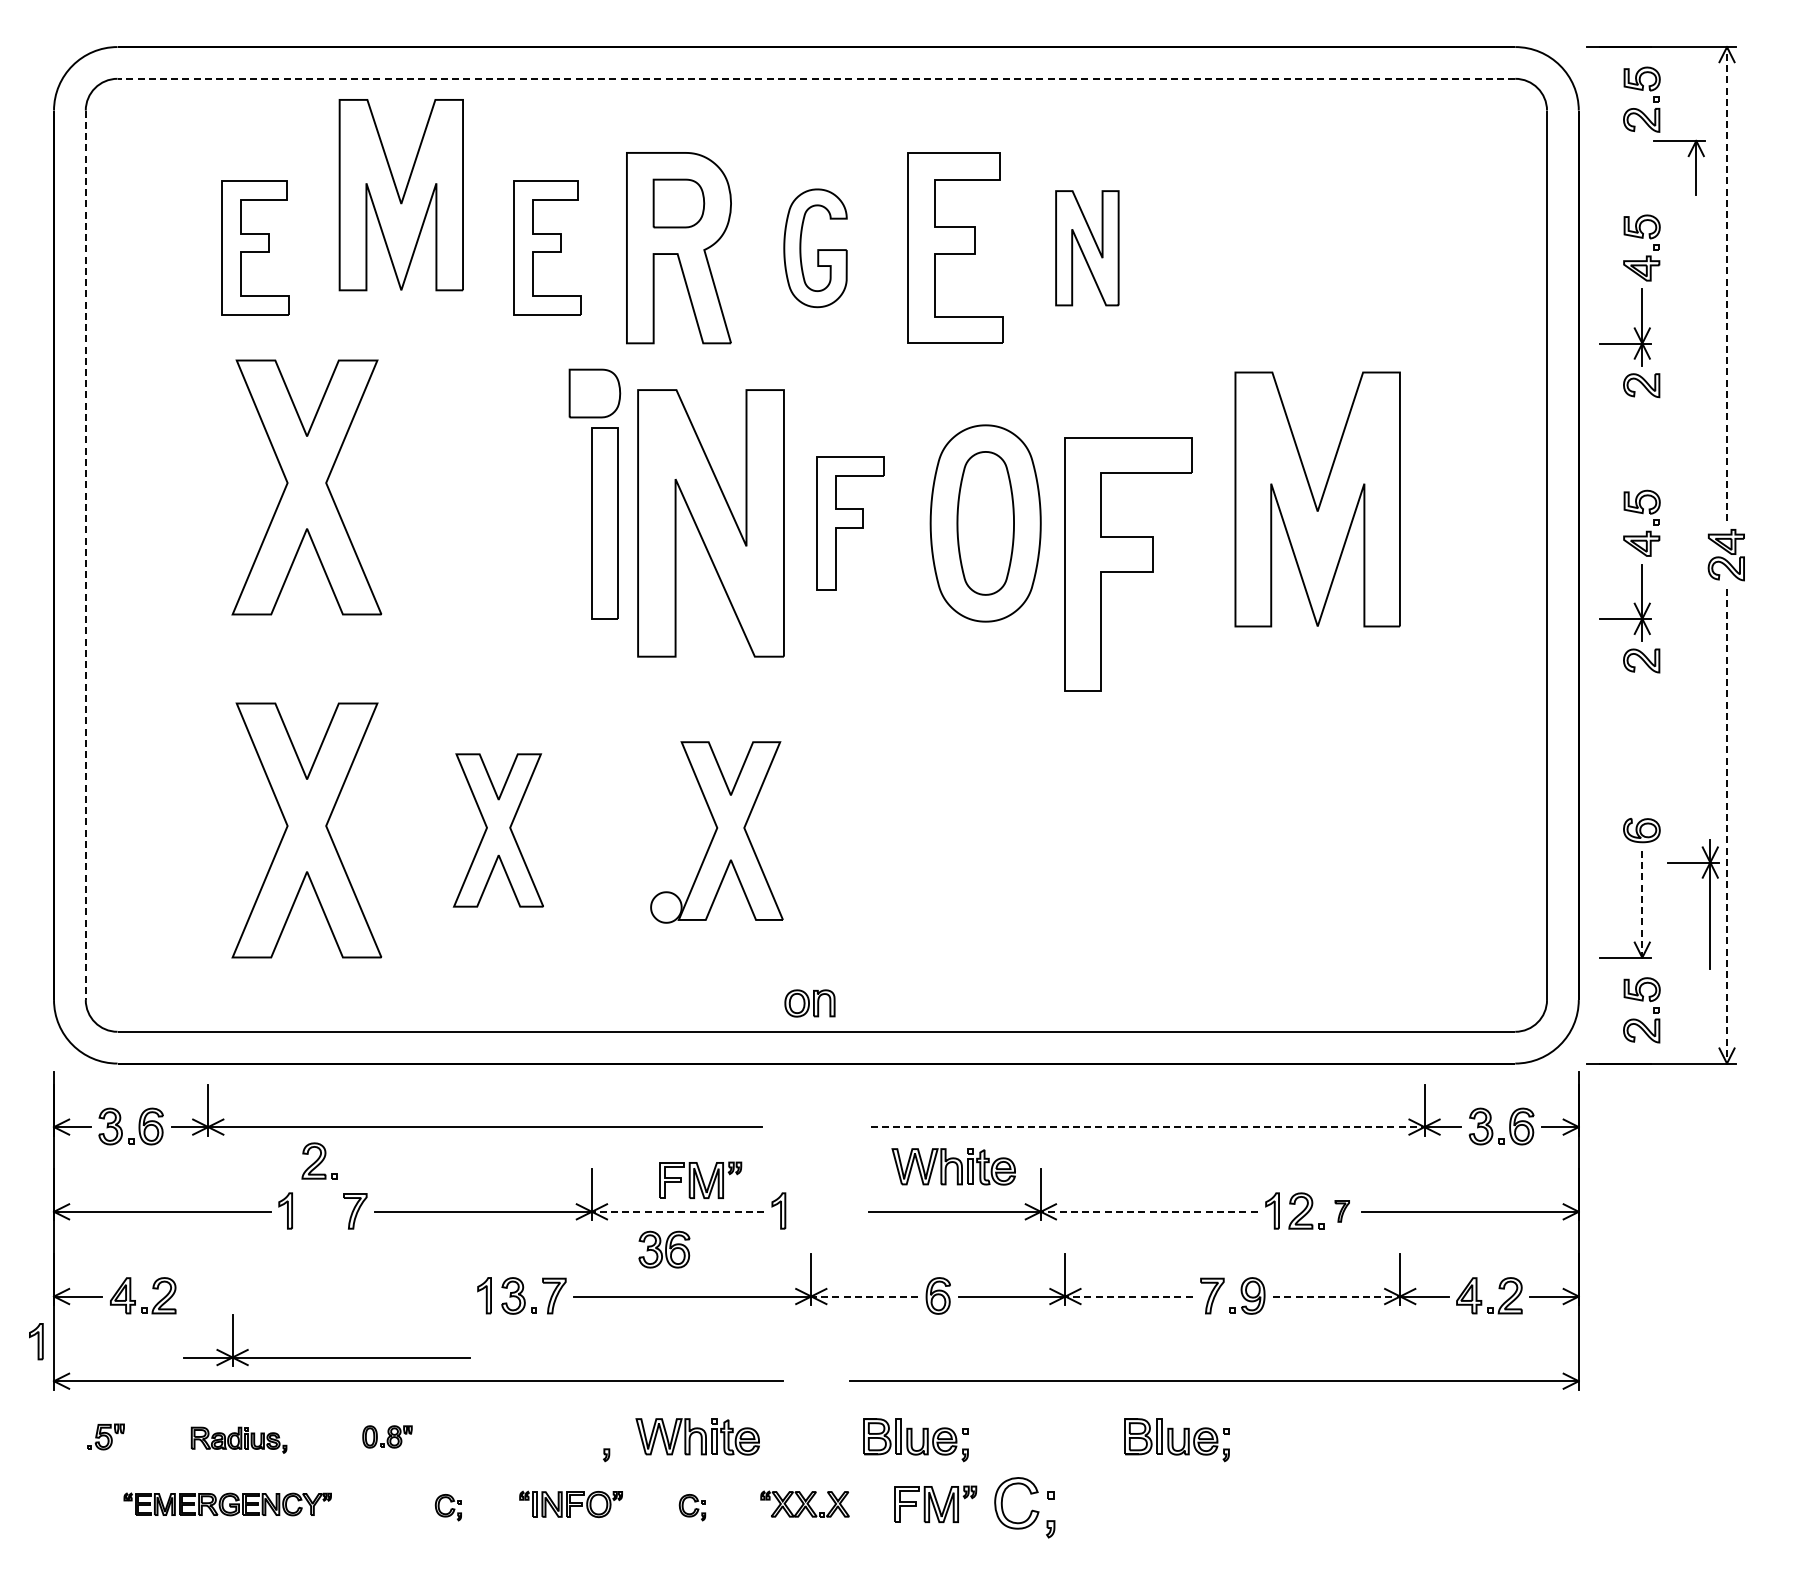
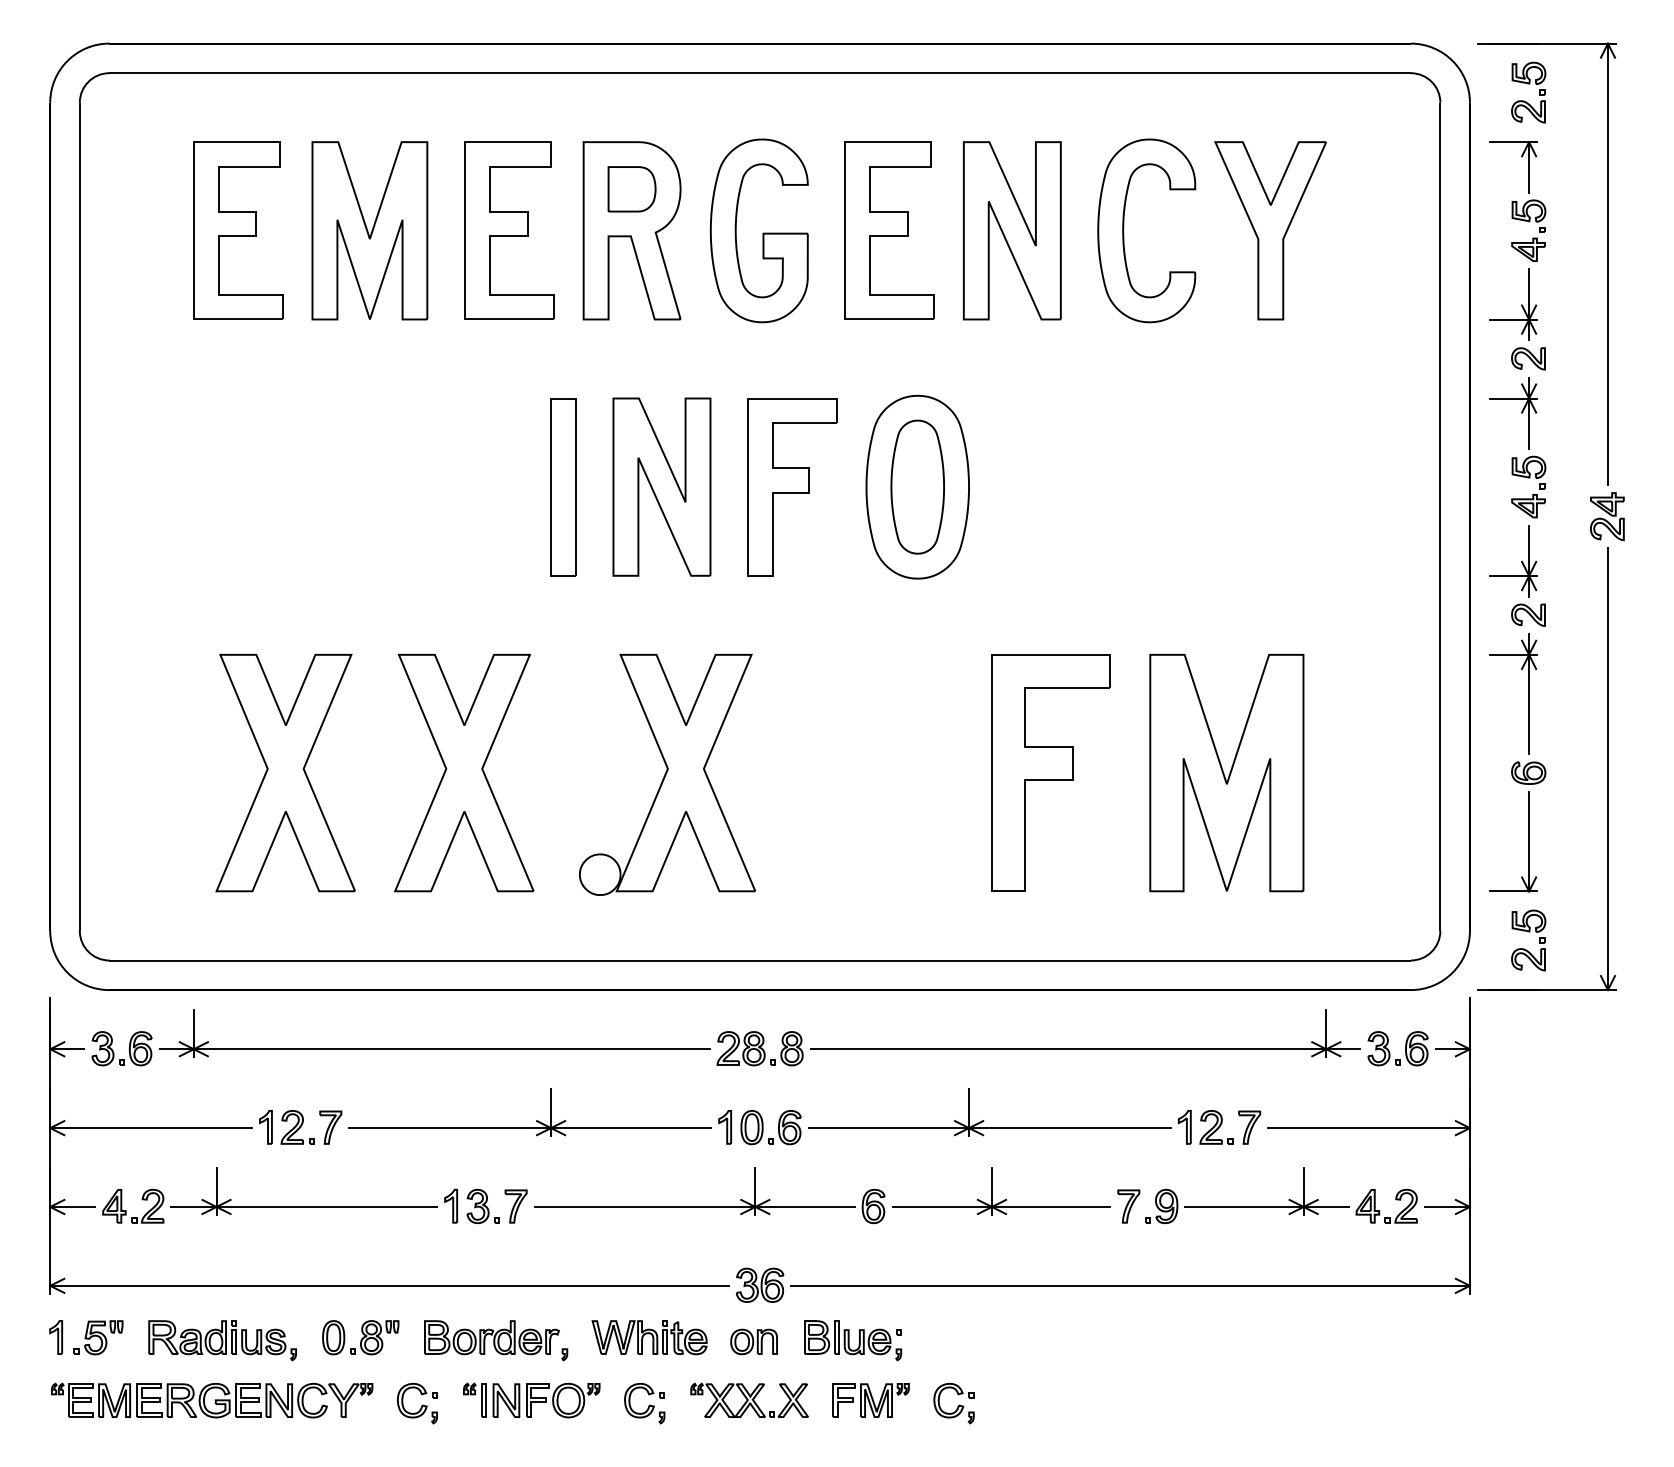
line: (816, 78) -> (760, 72), dashed -> solid
part: (1687, 156) -> (1520, 156), moved
part: (400, 195) -> (369, 231), moved
part: (255, 247) -> (237, 230), size x1.43
part: (547, 247) -> (509, 230), size x1.43
part: (815, 248) -> (759, 231), size x1.67
part: (1087, 248) -> (1012, 231), size x1.67
part: (1207, 248) -> (1124, 231), added
part: (1364, 248) -> (1270, 231), added
line: (1727, 283) -> (1608, 263), dashed -> solid
part: (594, 393) -> (553, 366), removed
part: (1633, 443) -> (1520, 412), added
part: (306, 487) -> (285, 453), removed
part: (1317, 499) -> (1226, 773), moved
part: (710, 523) -> (661, 487), size x0.71
part: (850, 523) -> (791, 487), size x1.43
line: (85, 555) -> (79, 517), dashed -> solid
part: (1128, 564) -> (1050, 773), moved
line: (1727, 826) -> (1608, 769), dashed -> solid
part: (498, 830) -> (464, 773), size x1.67
part: (716, 832) -> (667, 774), size x1.43
line: (1642, 904) -> (1529, 841), dashed -> solid
part: (1709, 904) -> (1528, 693), moved
part: (809, 1003) -> (753, 1341), moved
part: (816, 1126) -> (760, 1048), added
line: (1147, 1127) -> (1068, 1049), dashed -> solid
part: (319, 1160) -> (297, 1126), moved
part: (953, 1166) -> (887, 1085), removed
part: (700, 1179) -> (652, 1098), removed
line: (677, 1211) -> (630, 1127), dashed -> solid
part: (820, 1211) -> (763, 1127), added
line: (1148, 1211) -> (1069, 1127), dashed -> solid
part: (1342, 1211) -> (1249, 1127), size x1.67
part: (664, 1249) -> (760, 1285), moved
line: (864, 1296) -> (804, 1206), dashed -> solid
line: (1129, 1296) -> (1051, 1206), dashed -> solid
line: (1336, 1296) -> (1244, 1206), dashed -> solid
part: (36, 1341) -> (56, 1337), moved
part: (326, 1357) -> (303, 1206), moved
part: (105, 1436) -> (98, 1337), size x1.43
part: (387, 1436) -> (360, 1337), size x1.67
part: (528, 1436) -> (492, 1337), added
part: (238, 1440) -> (222, 1341), size x1.67
part: (1176, 1440) -> (1095, 1341), removed
part: (804, 1503) -> (749, 1399), size x1.43
part: (227, 1504) -> (211, 1400), size x1.67
part: (570, 1504) -> (531, 1400), size x1.43
part: (448, 1507) -> (417, 1403), size x1.67
part: (692, 1507) -> (644, 1403), size x1.67
part: (1024, 1507) -> (953, 1403), size x0.71

